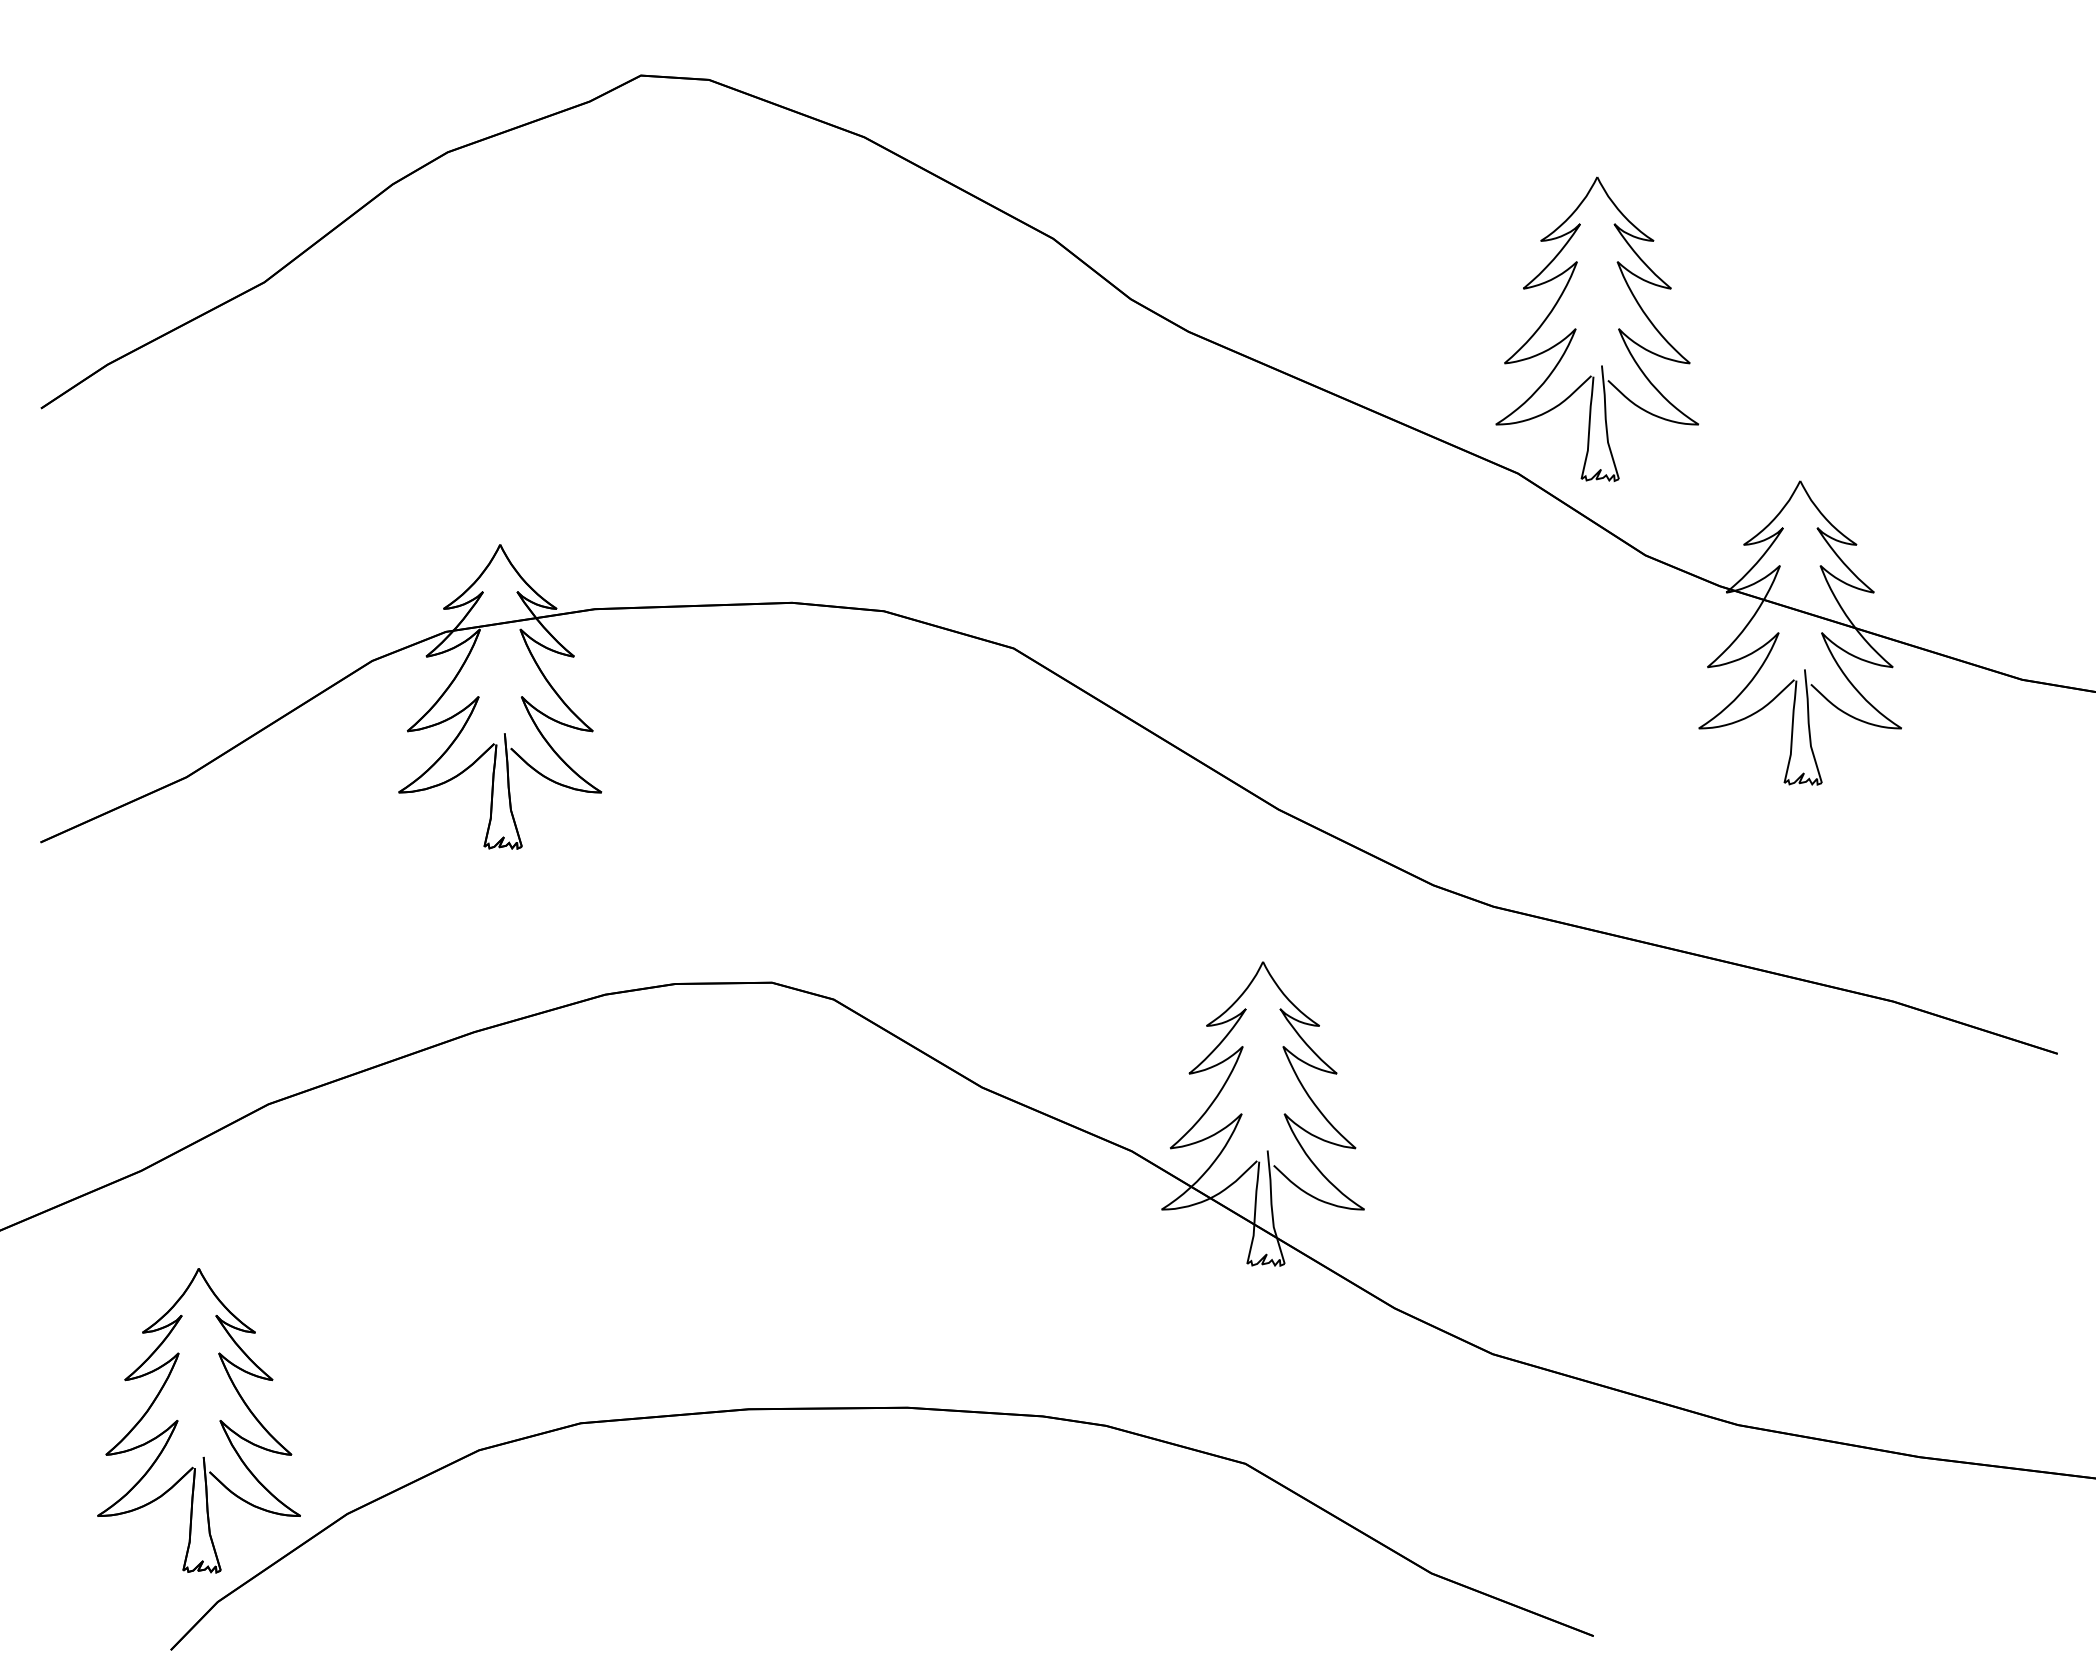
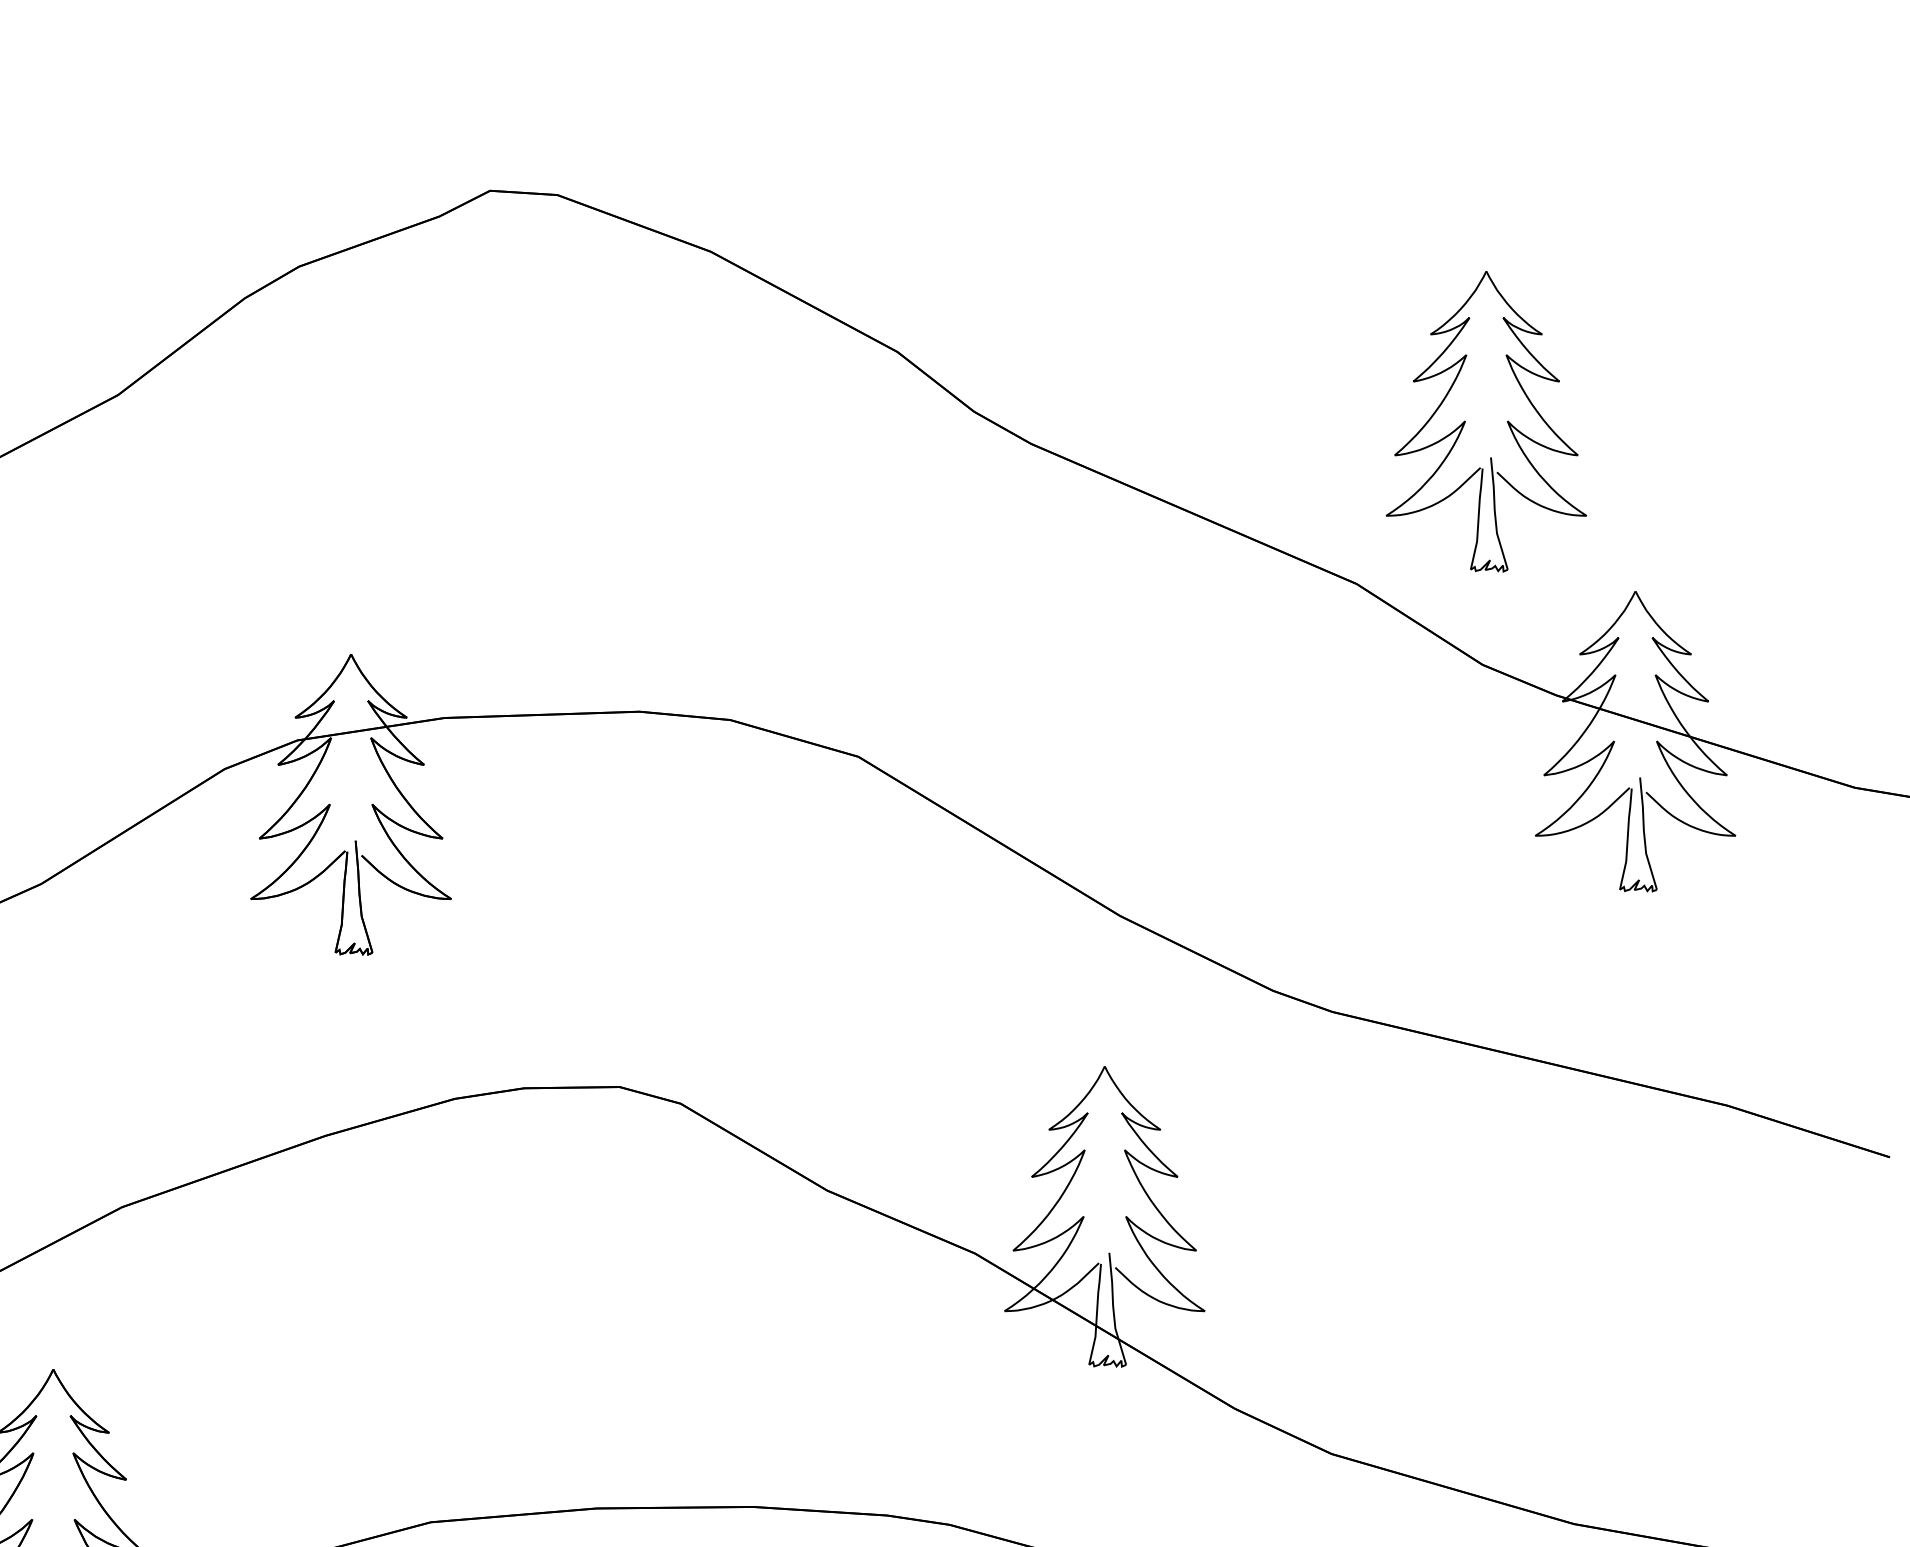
part: (1576, 328) -> (1465, 420), moved

